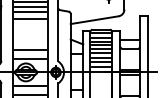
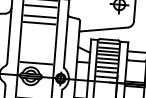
line: (30, 6) -> (40, 10), removed
line: (30, 50) -> (37, 54), removed
line: (30, 85) -> (34, 89), removed

